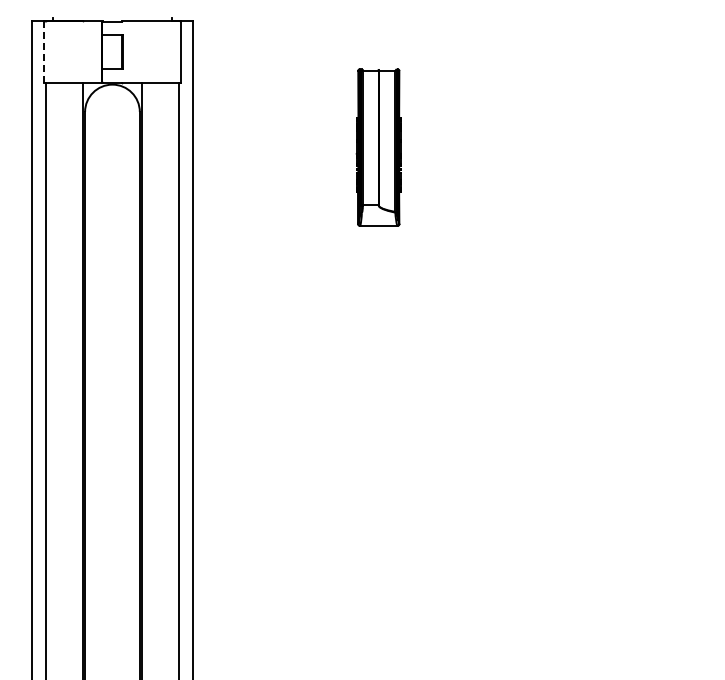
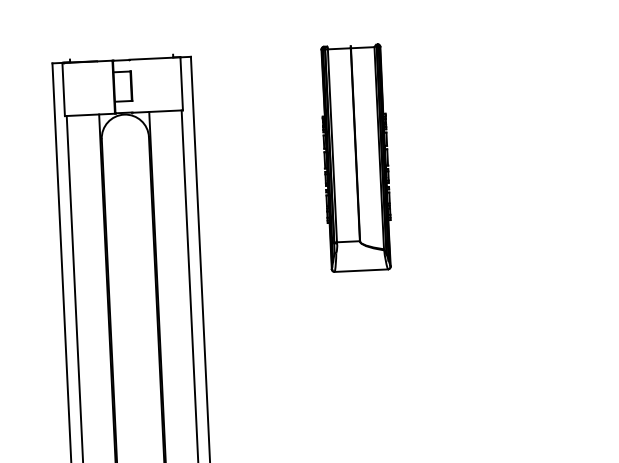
line: (43, 52) -> (63, 89), dashed -> solid
part: (378, 147) -> (355, 157), size x1.67

